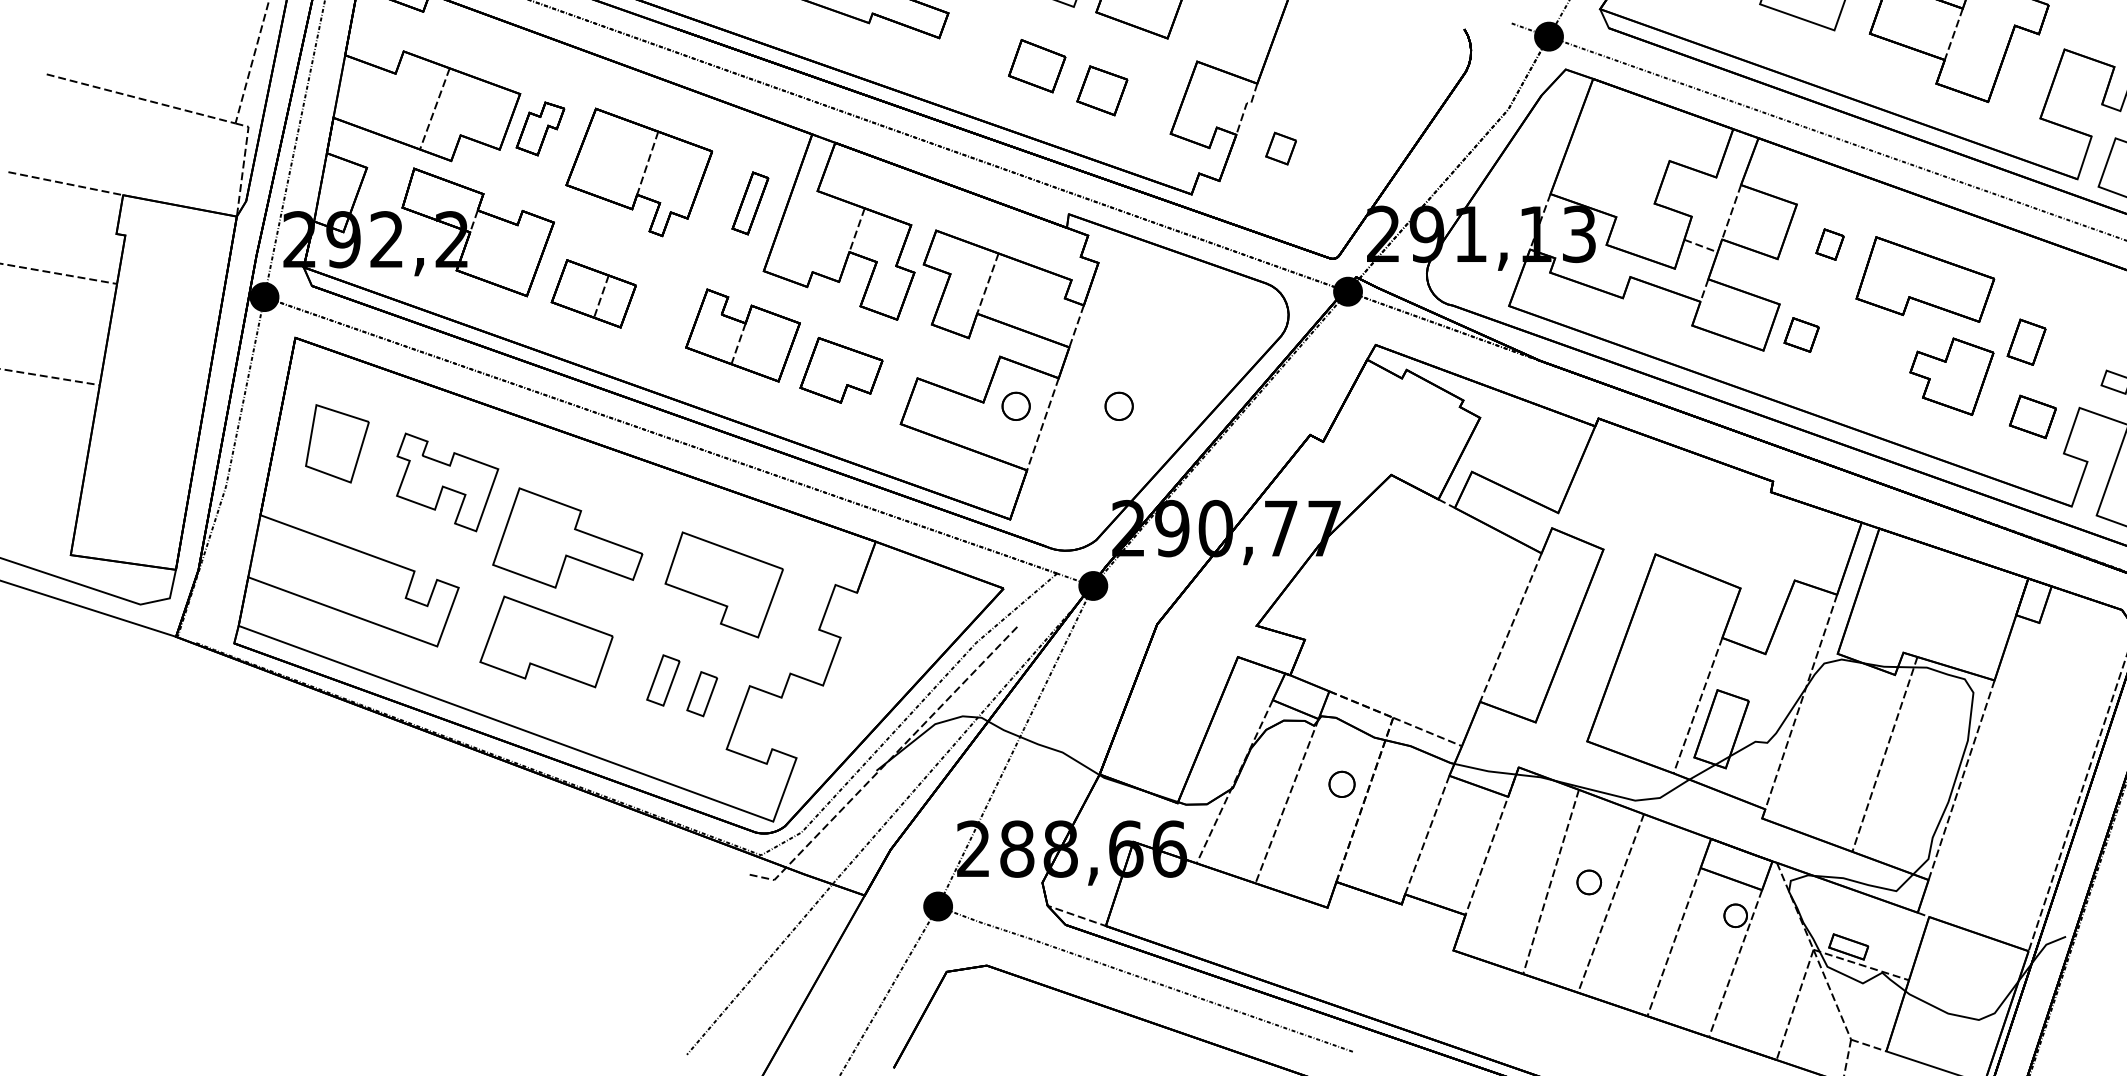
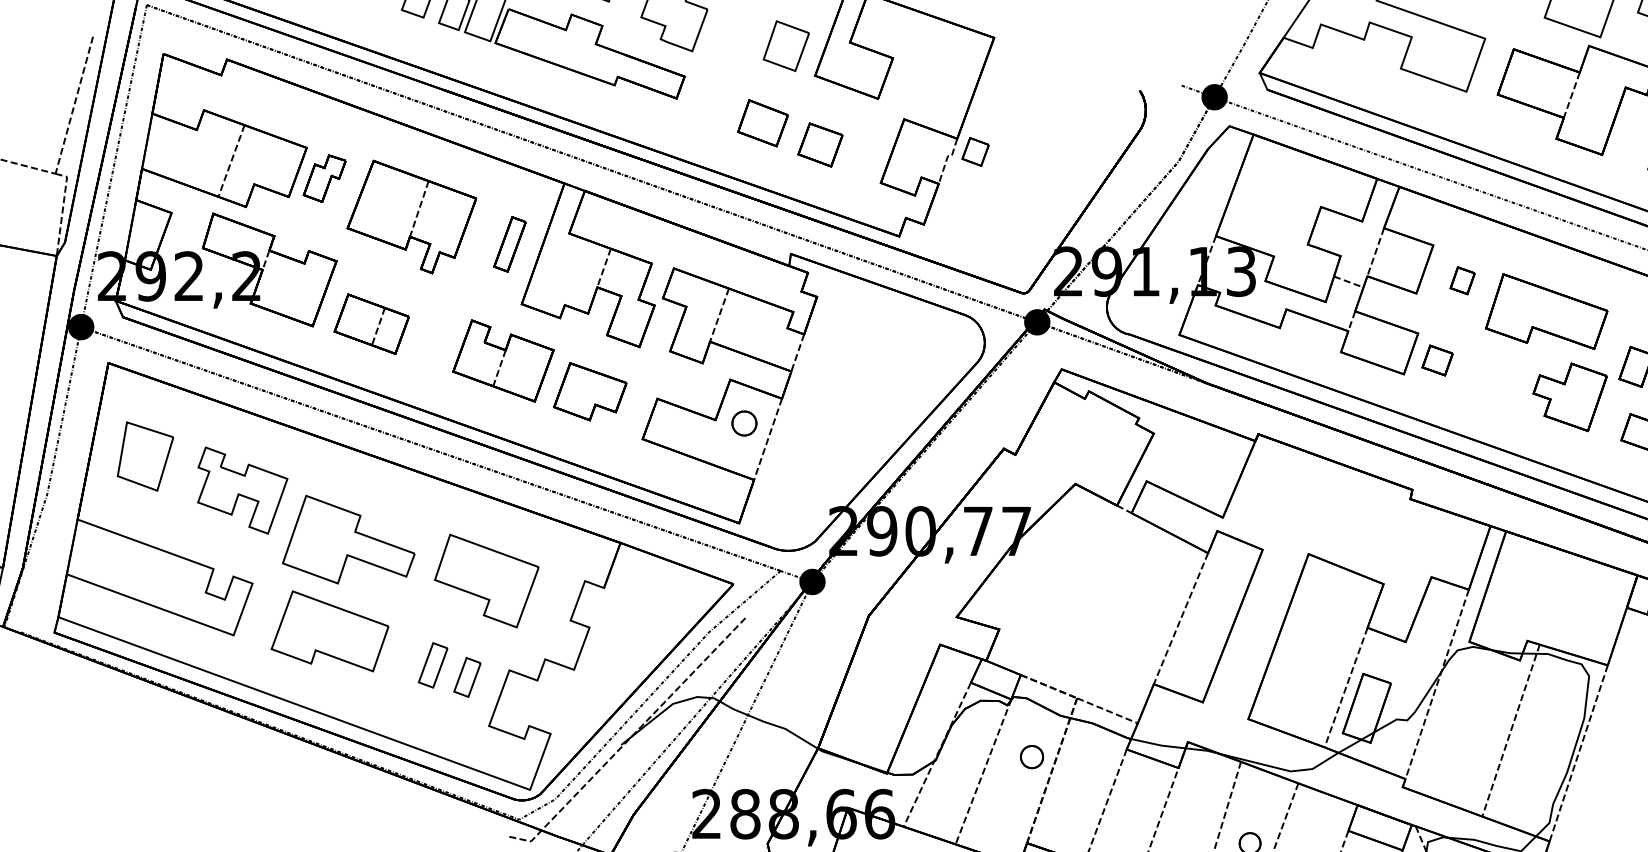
part: (1280, 148) -> (975, 151), moved
part: (1118, 405) -> (834, 422), removed

